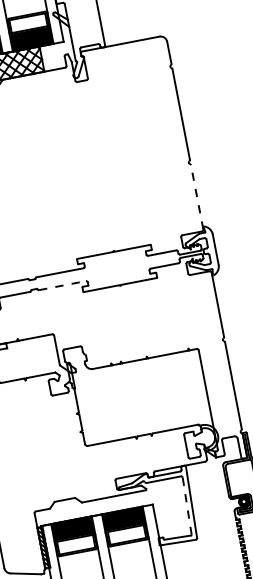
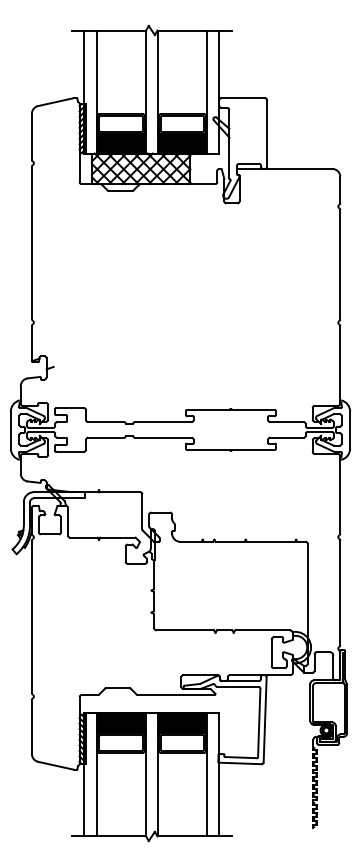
line: (197, 197) -> (340, 365), dashed -> solid
line: (62, 285) -> (163, 437), dashed -> solid
line: (187, 506) -> (259, 723), dashed -> solid

